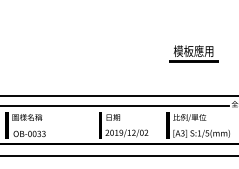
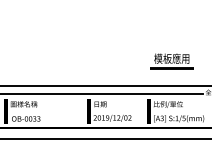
part: (193, 53) -> (171, 60), moved

